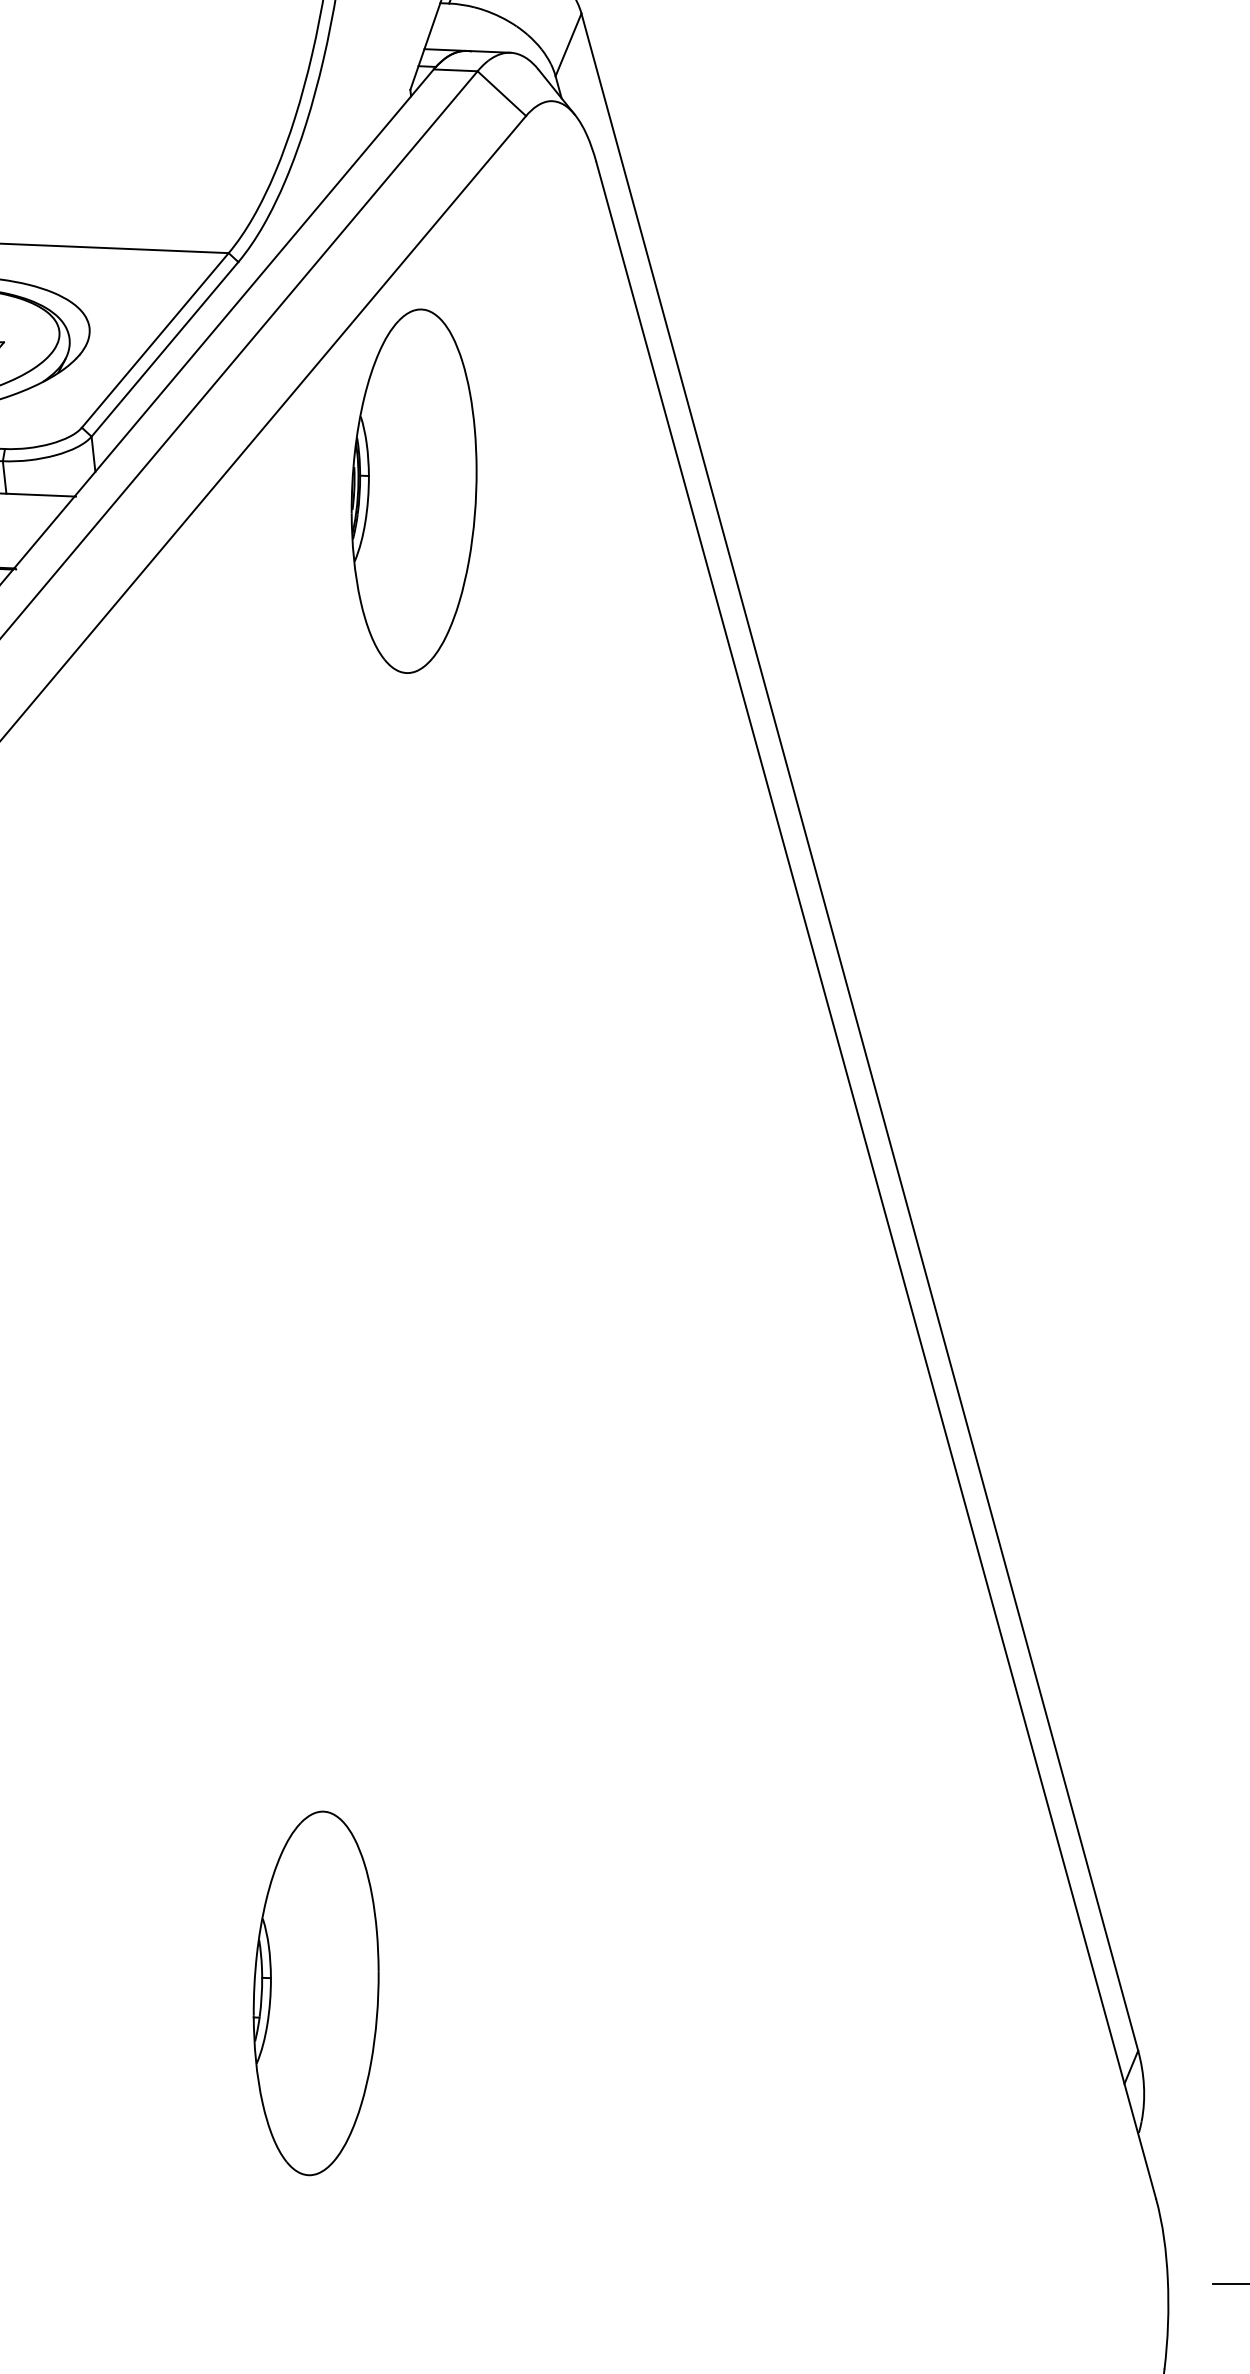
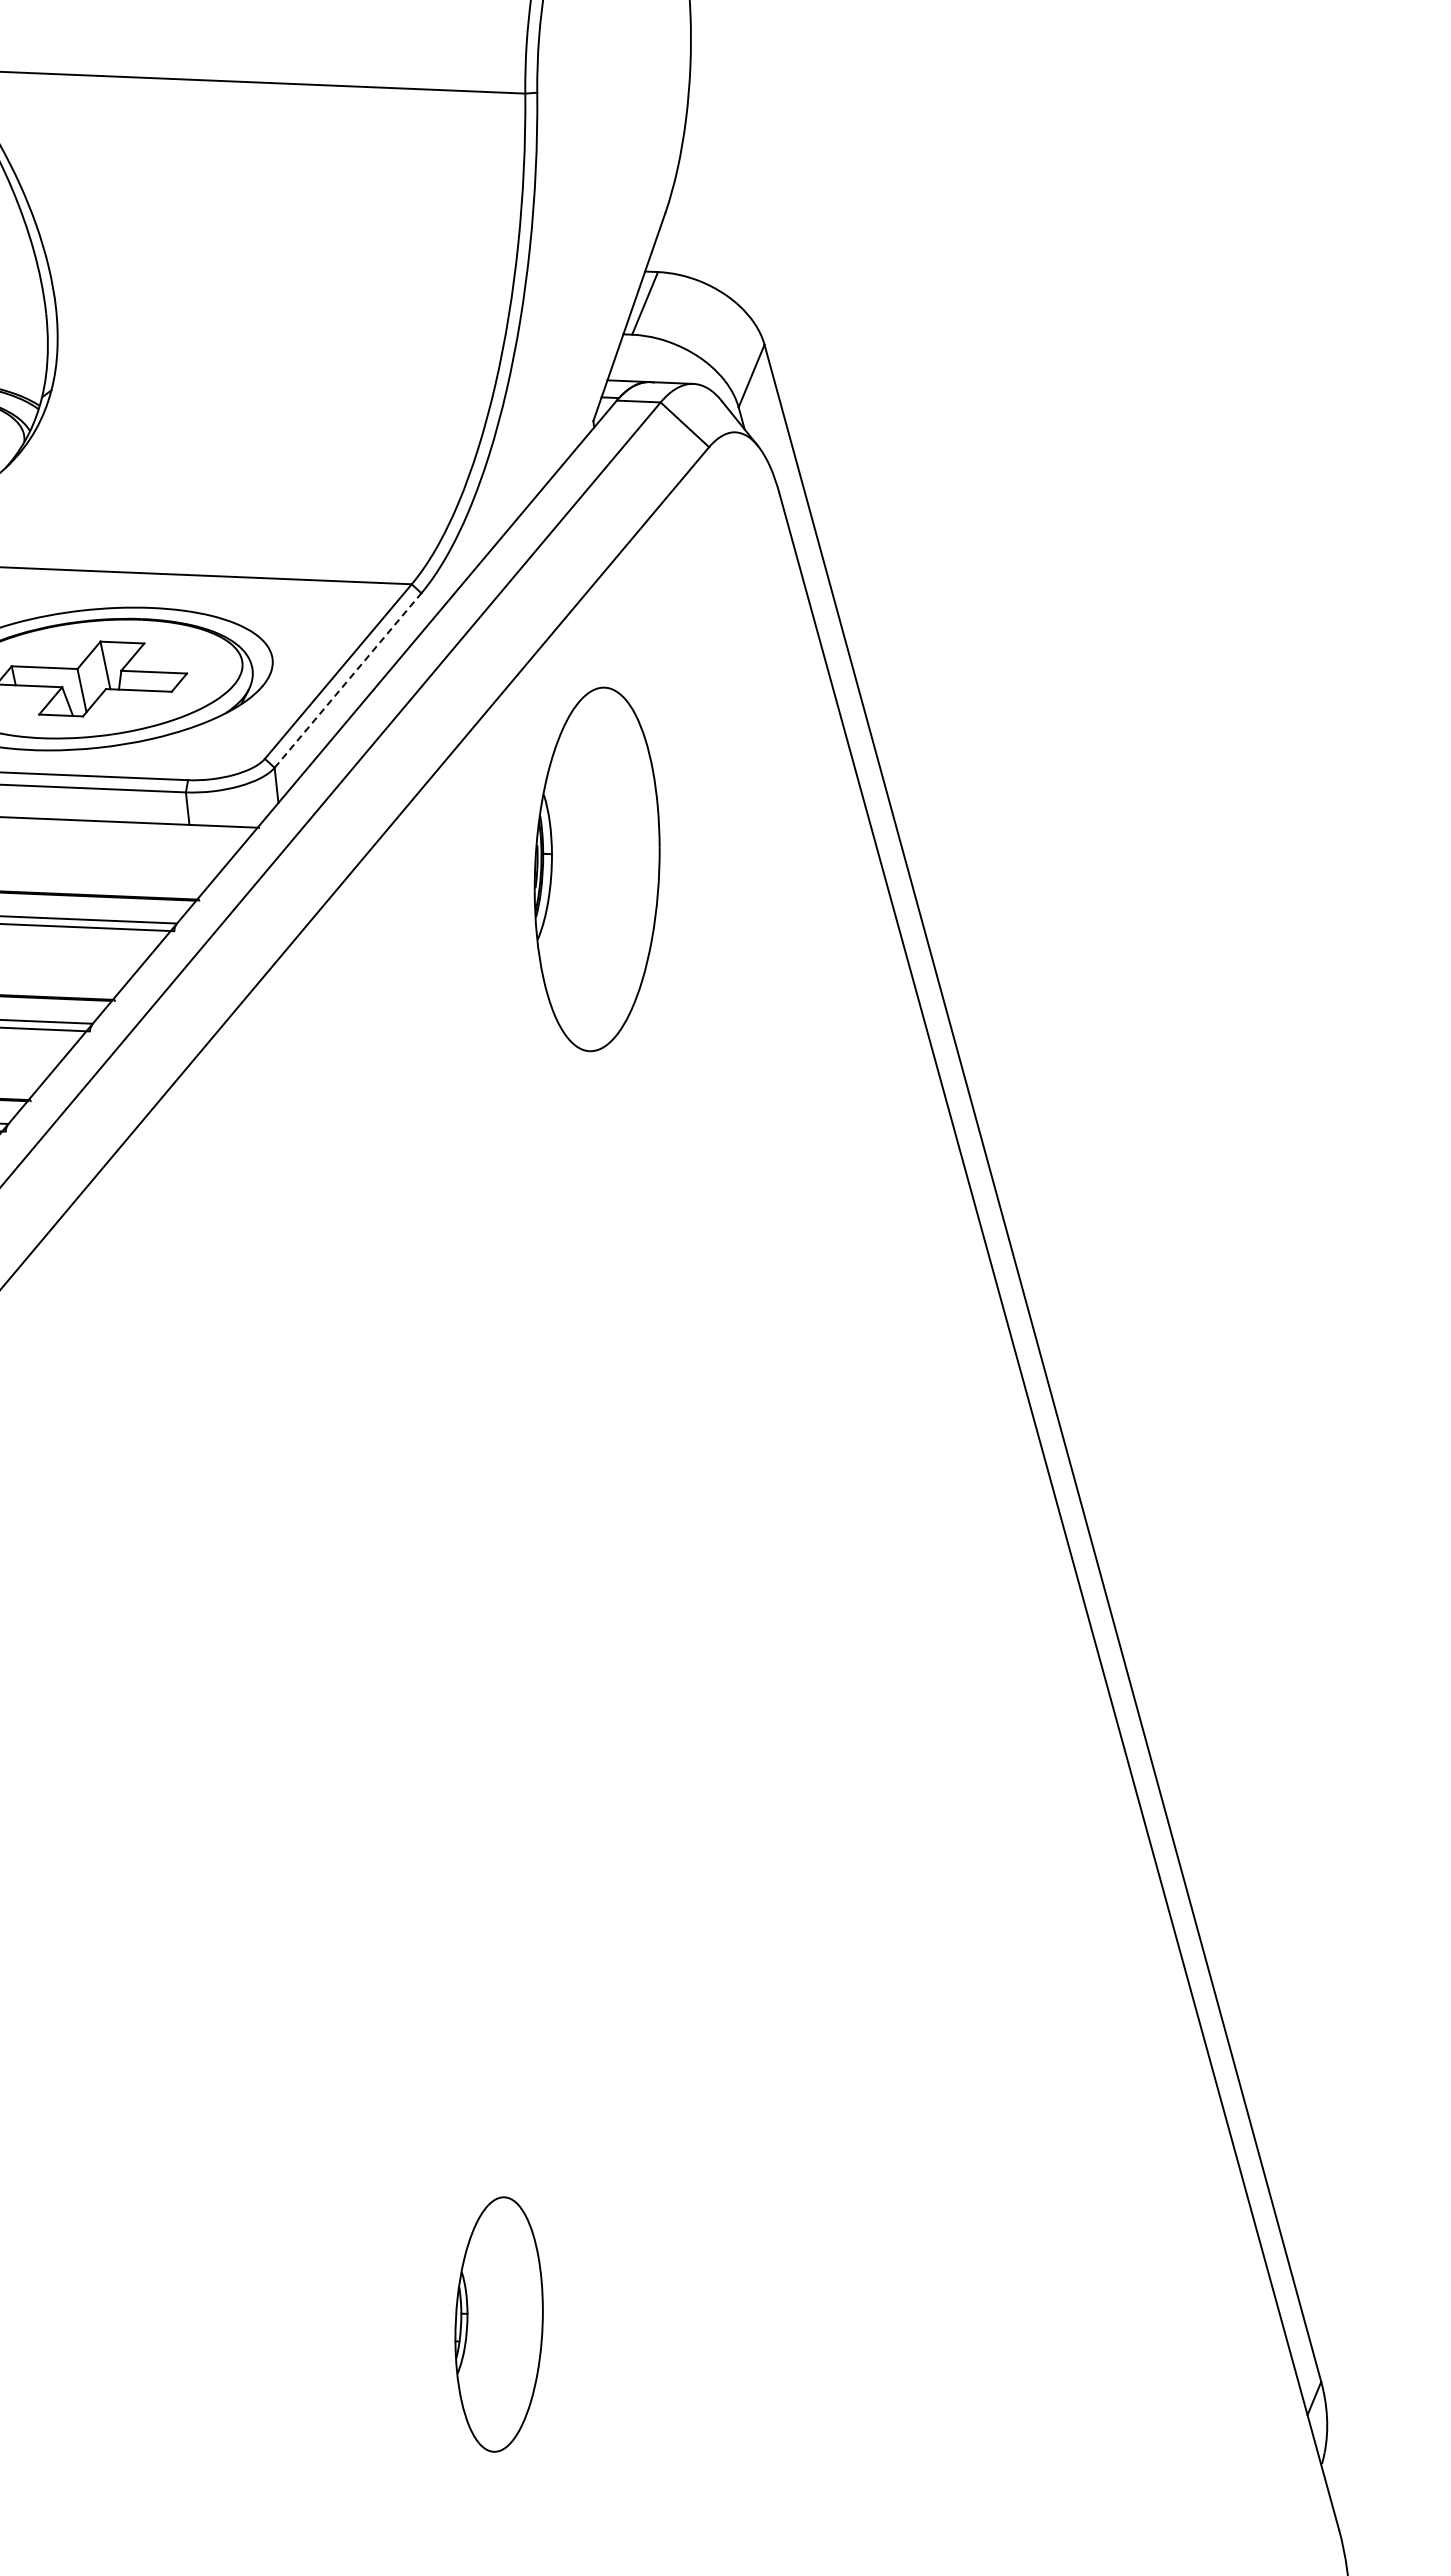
line: (165, 349) -> (348, 680), solid -> dashed
part: (413, 491) -> (596, 869), moved
part: (315, 1993) -> (498, 2324), size x0.7

